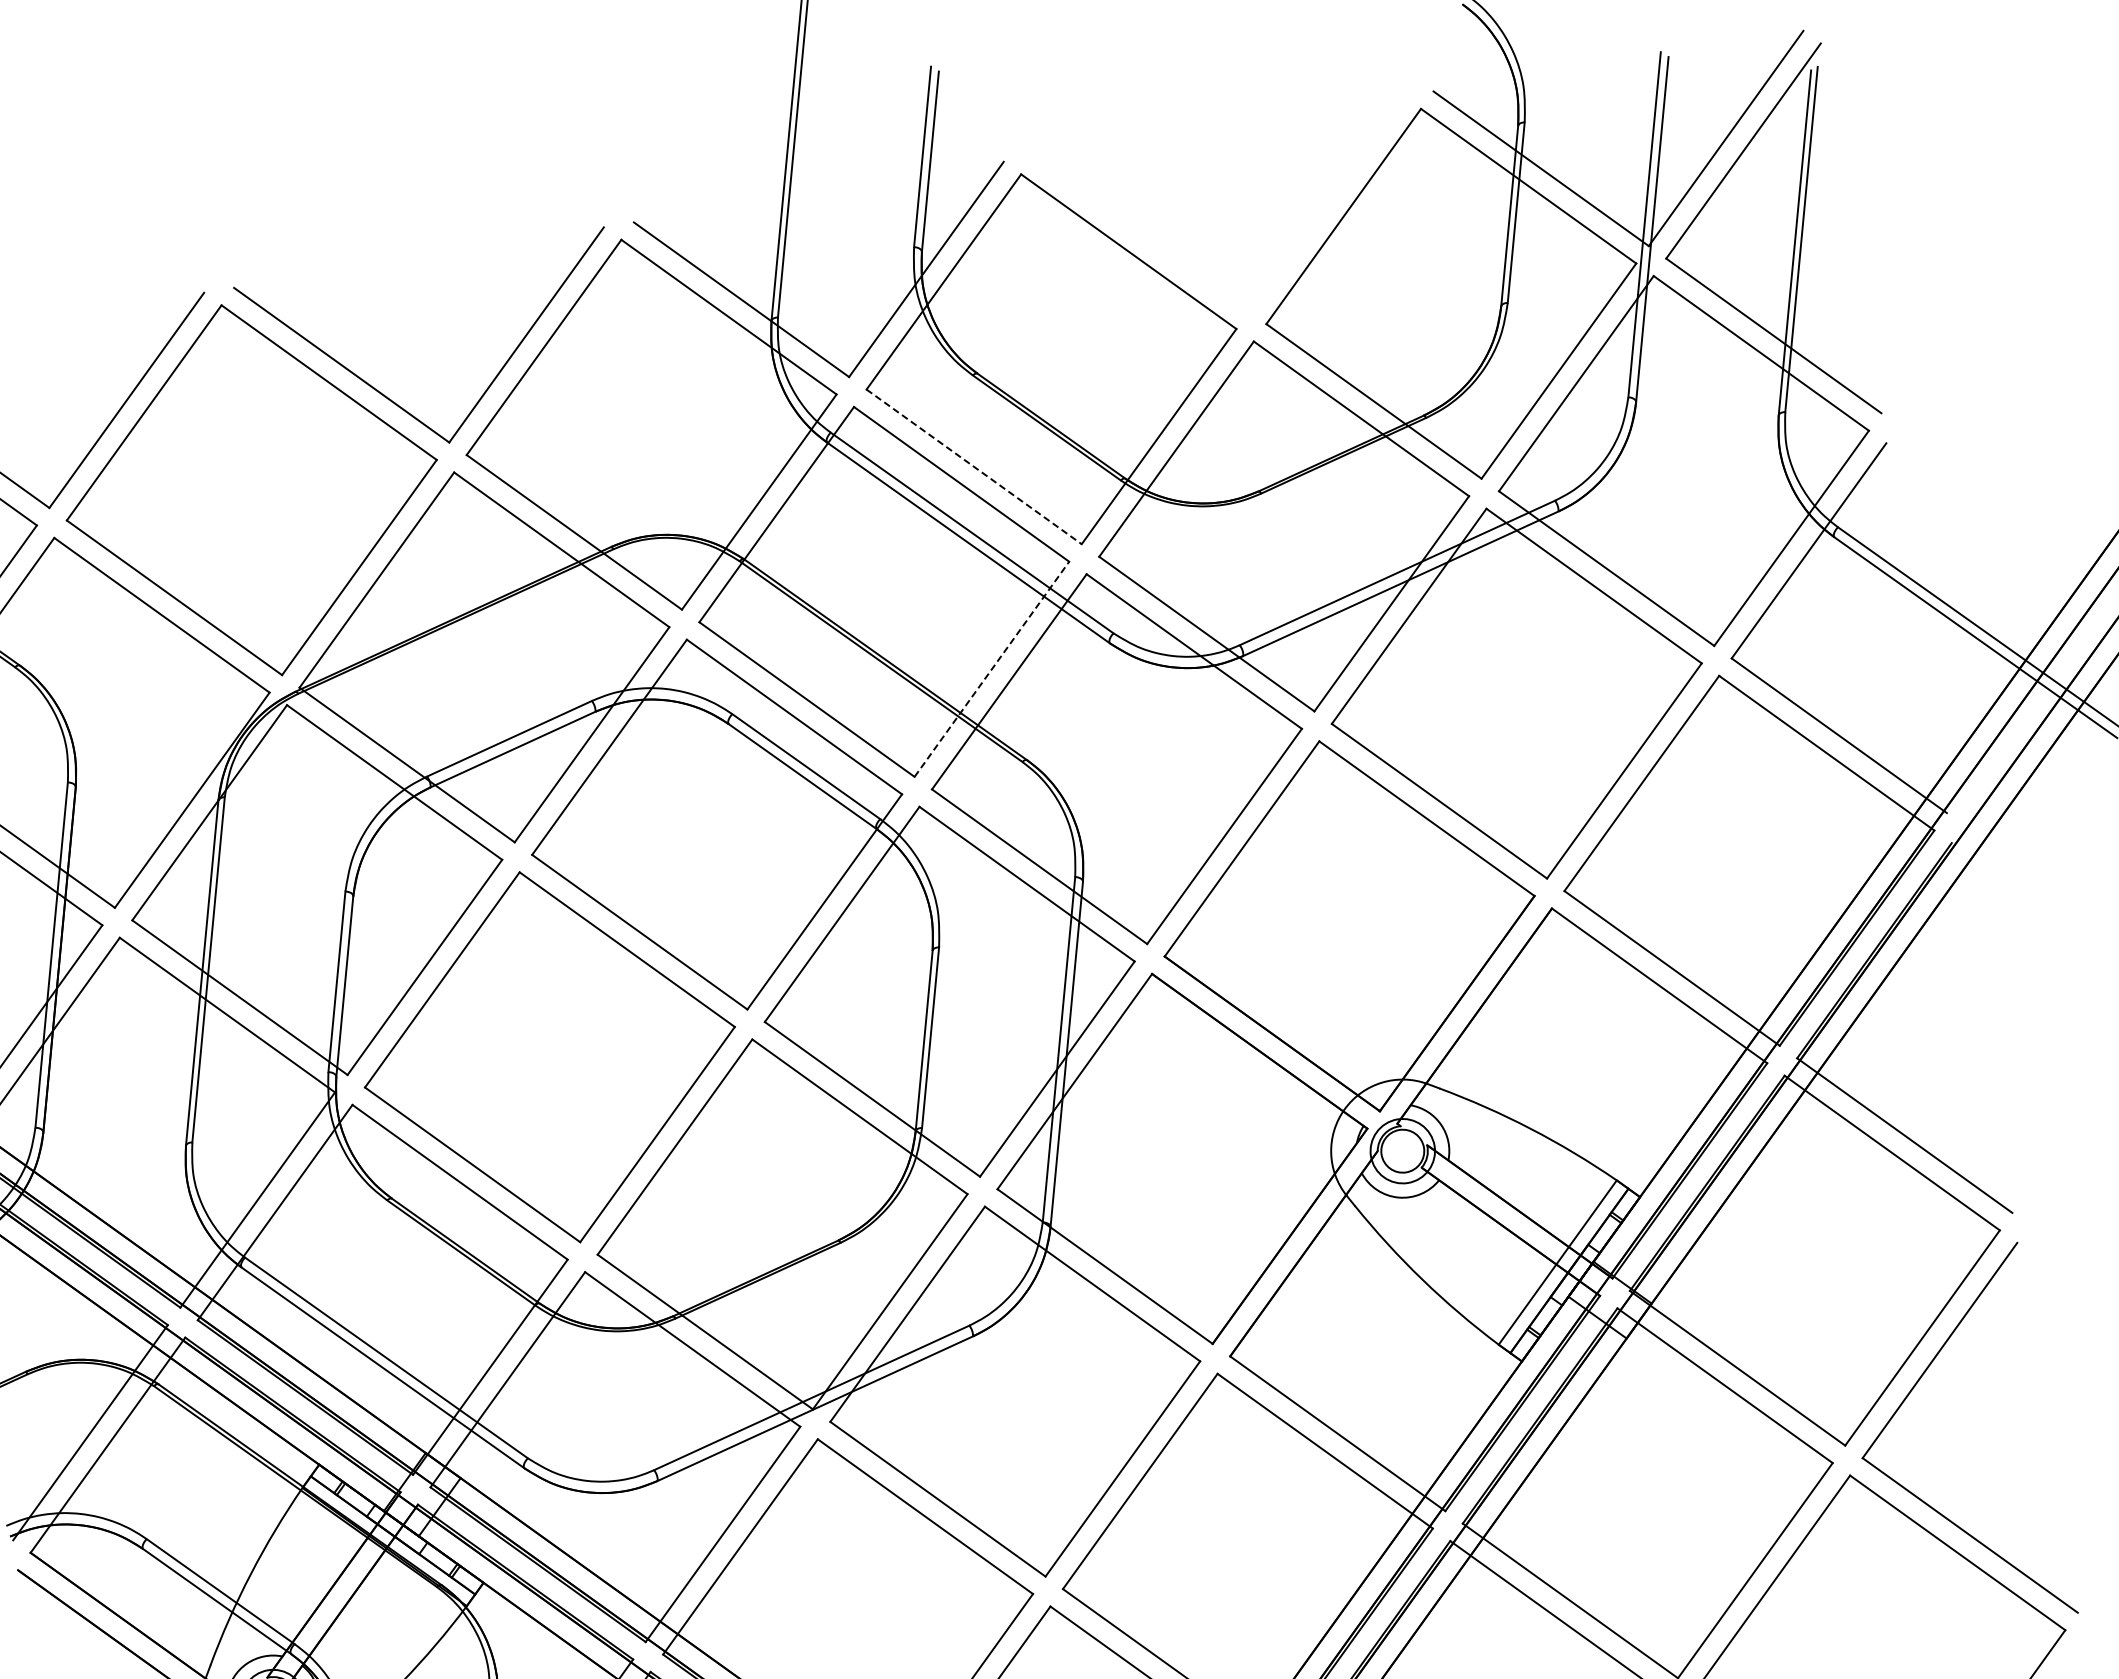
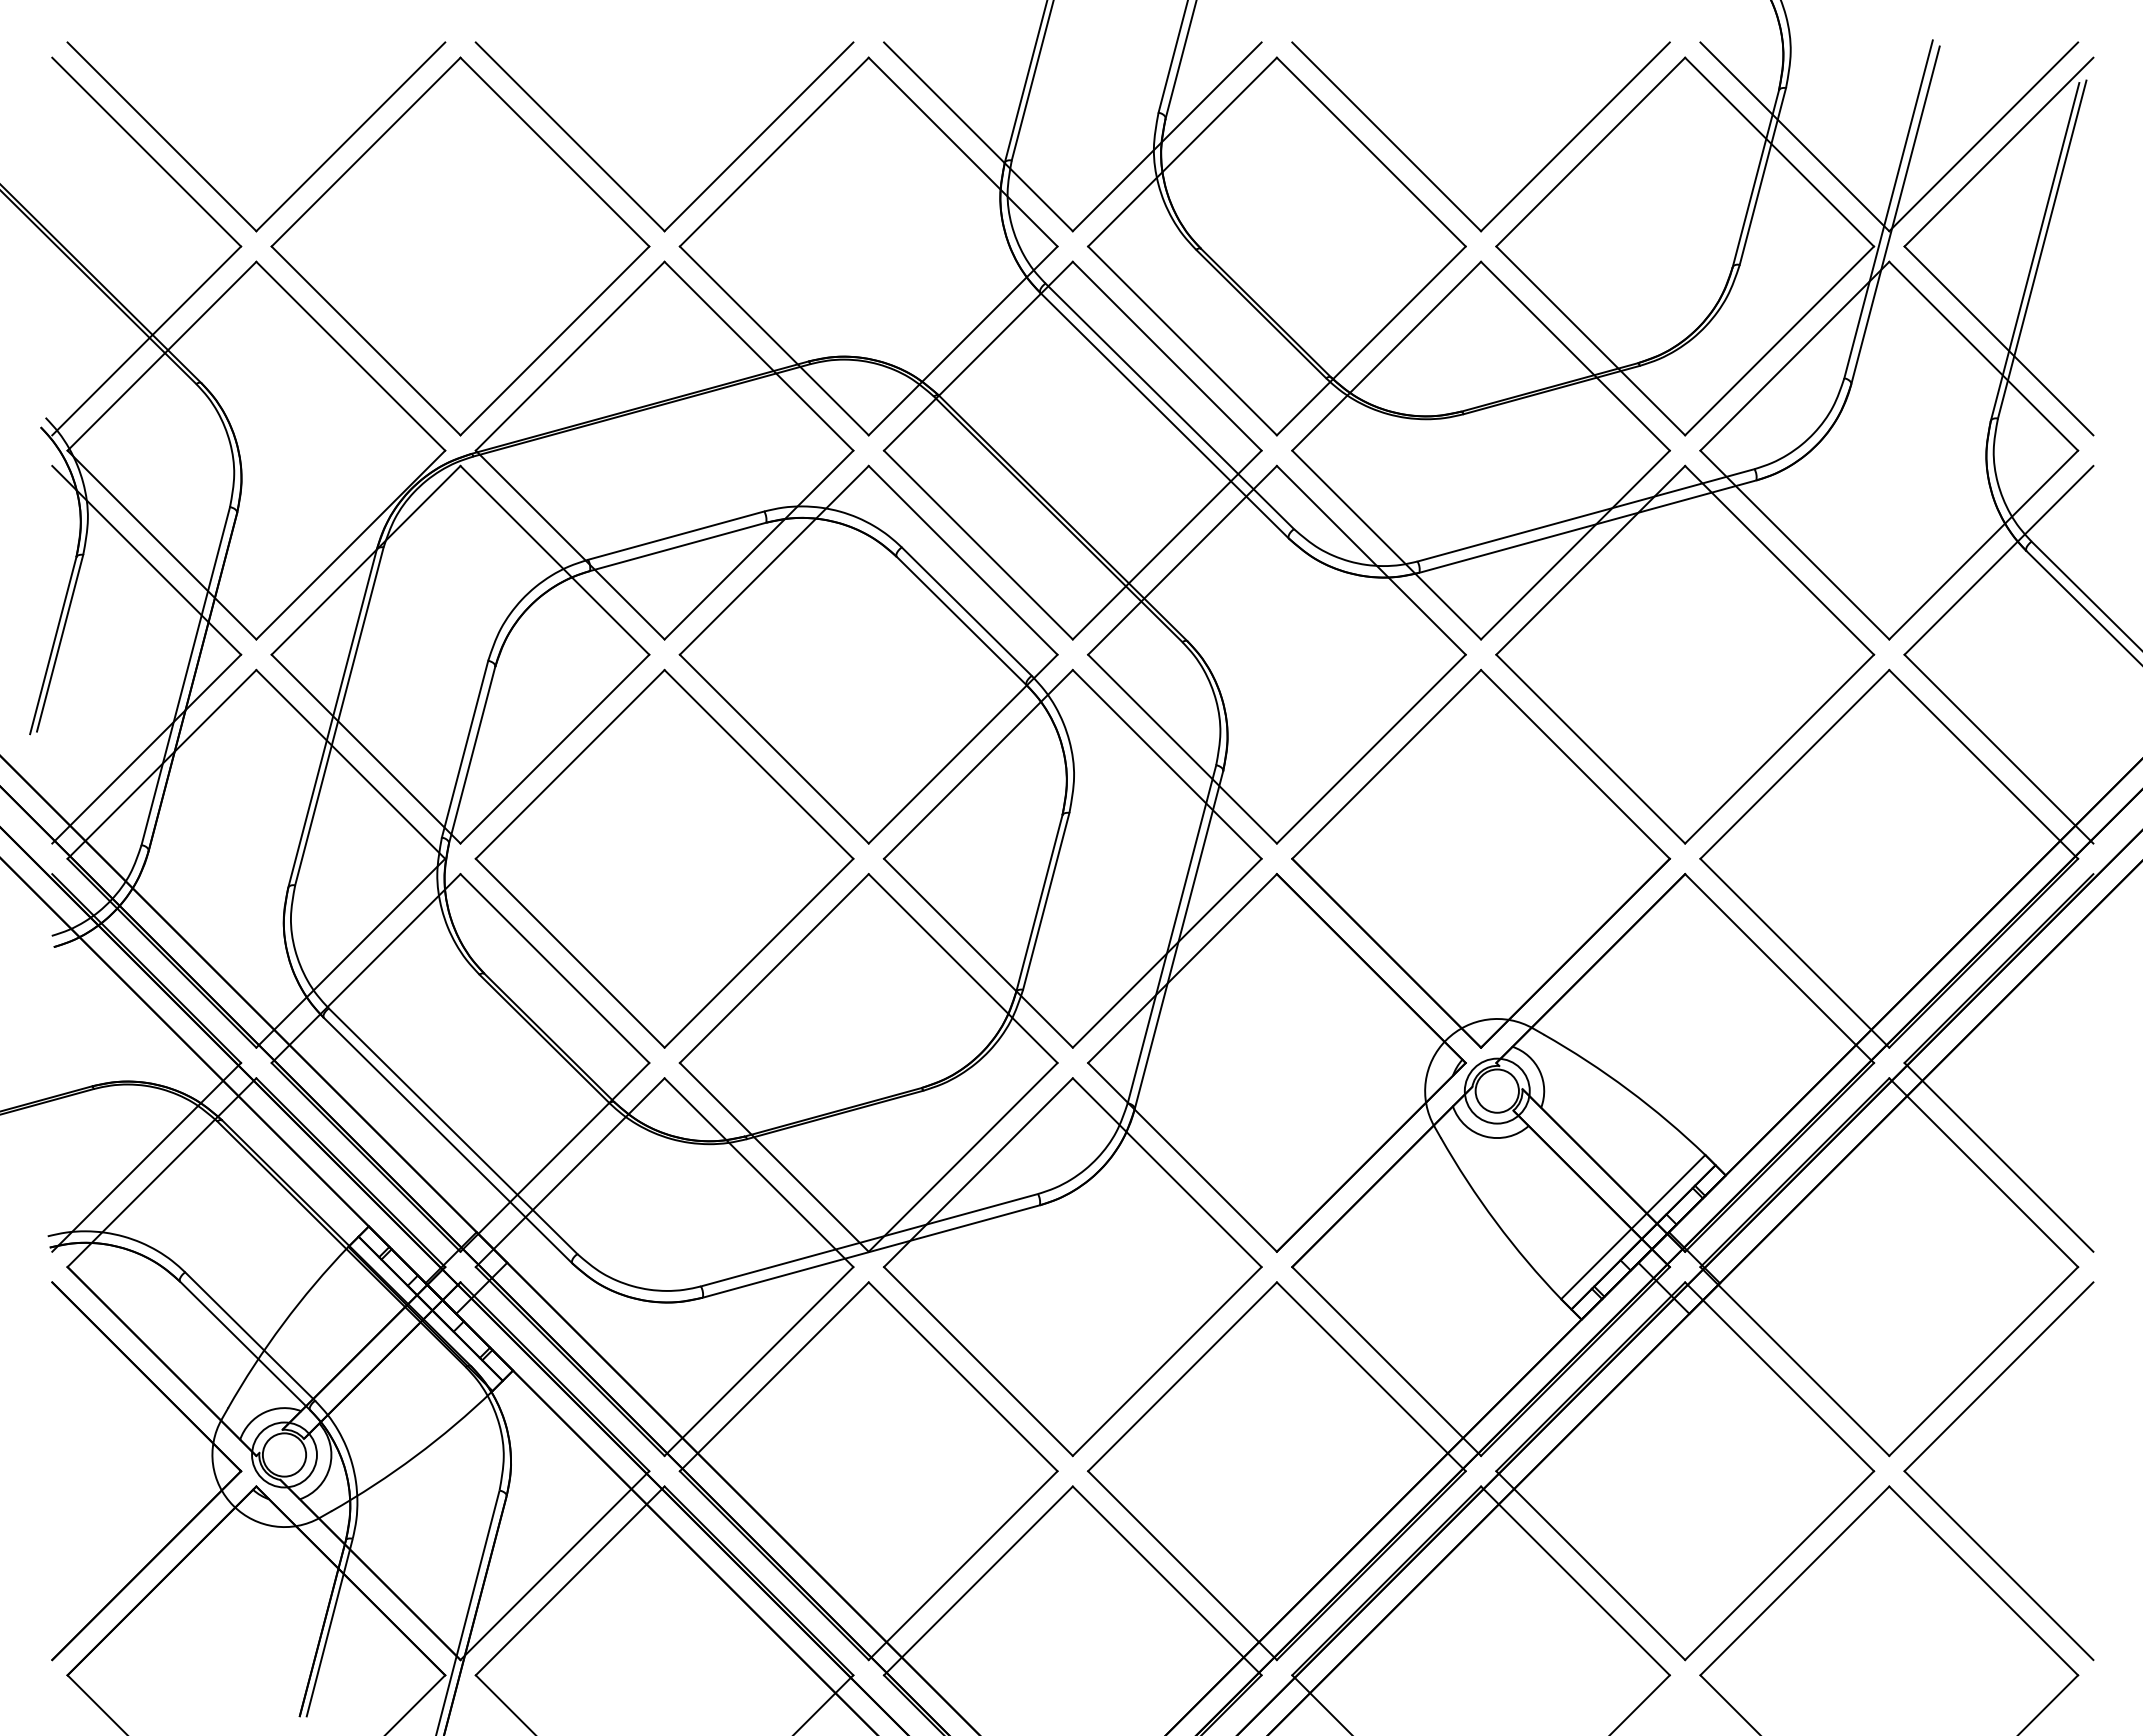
part: (1194, 271) -> (1433, 182), added
line: (974, 467) -> (1182, 341), dashed -> solid
line: (992, 668) -> (1167, 544), dashed -> solid

